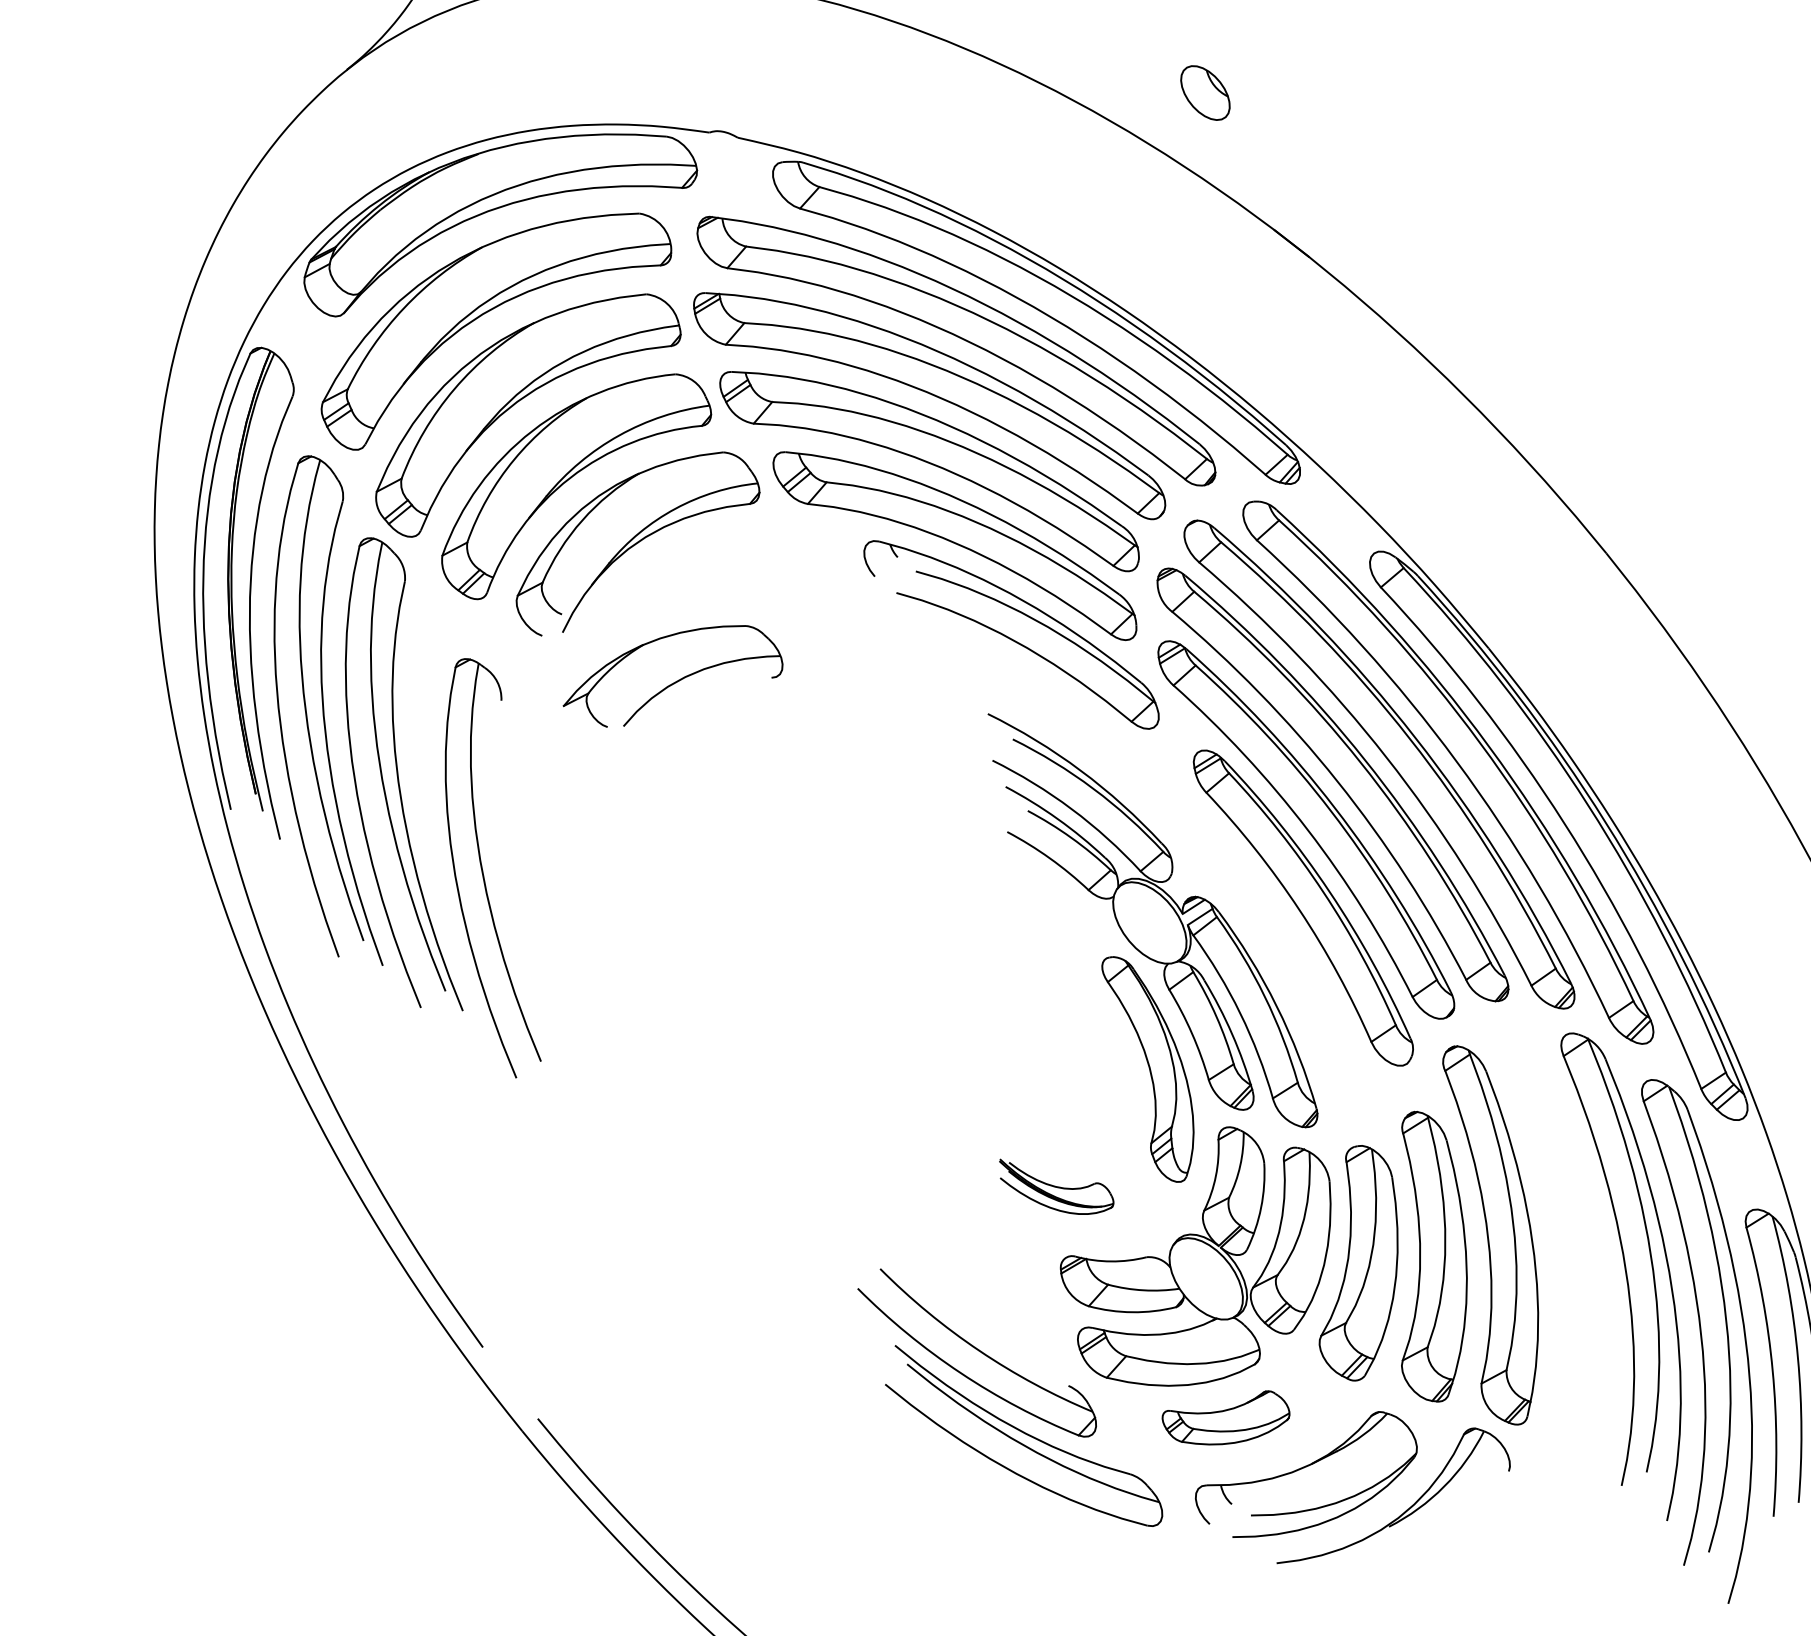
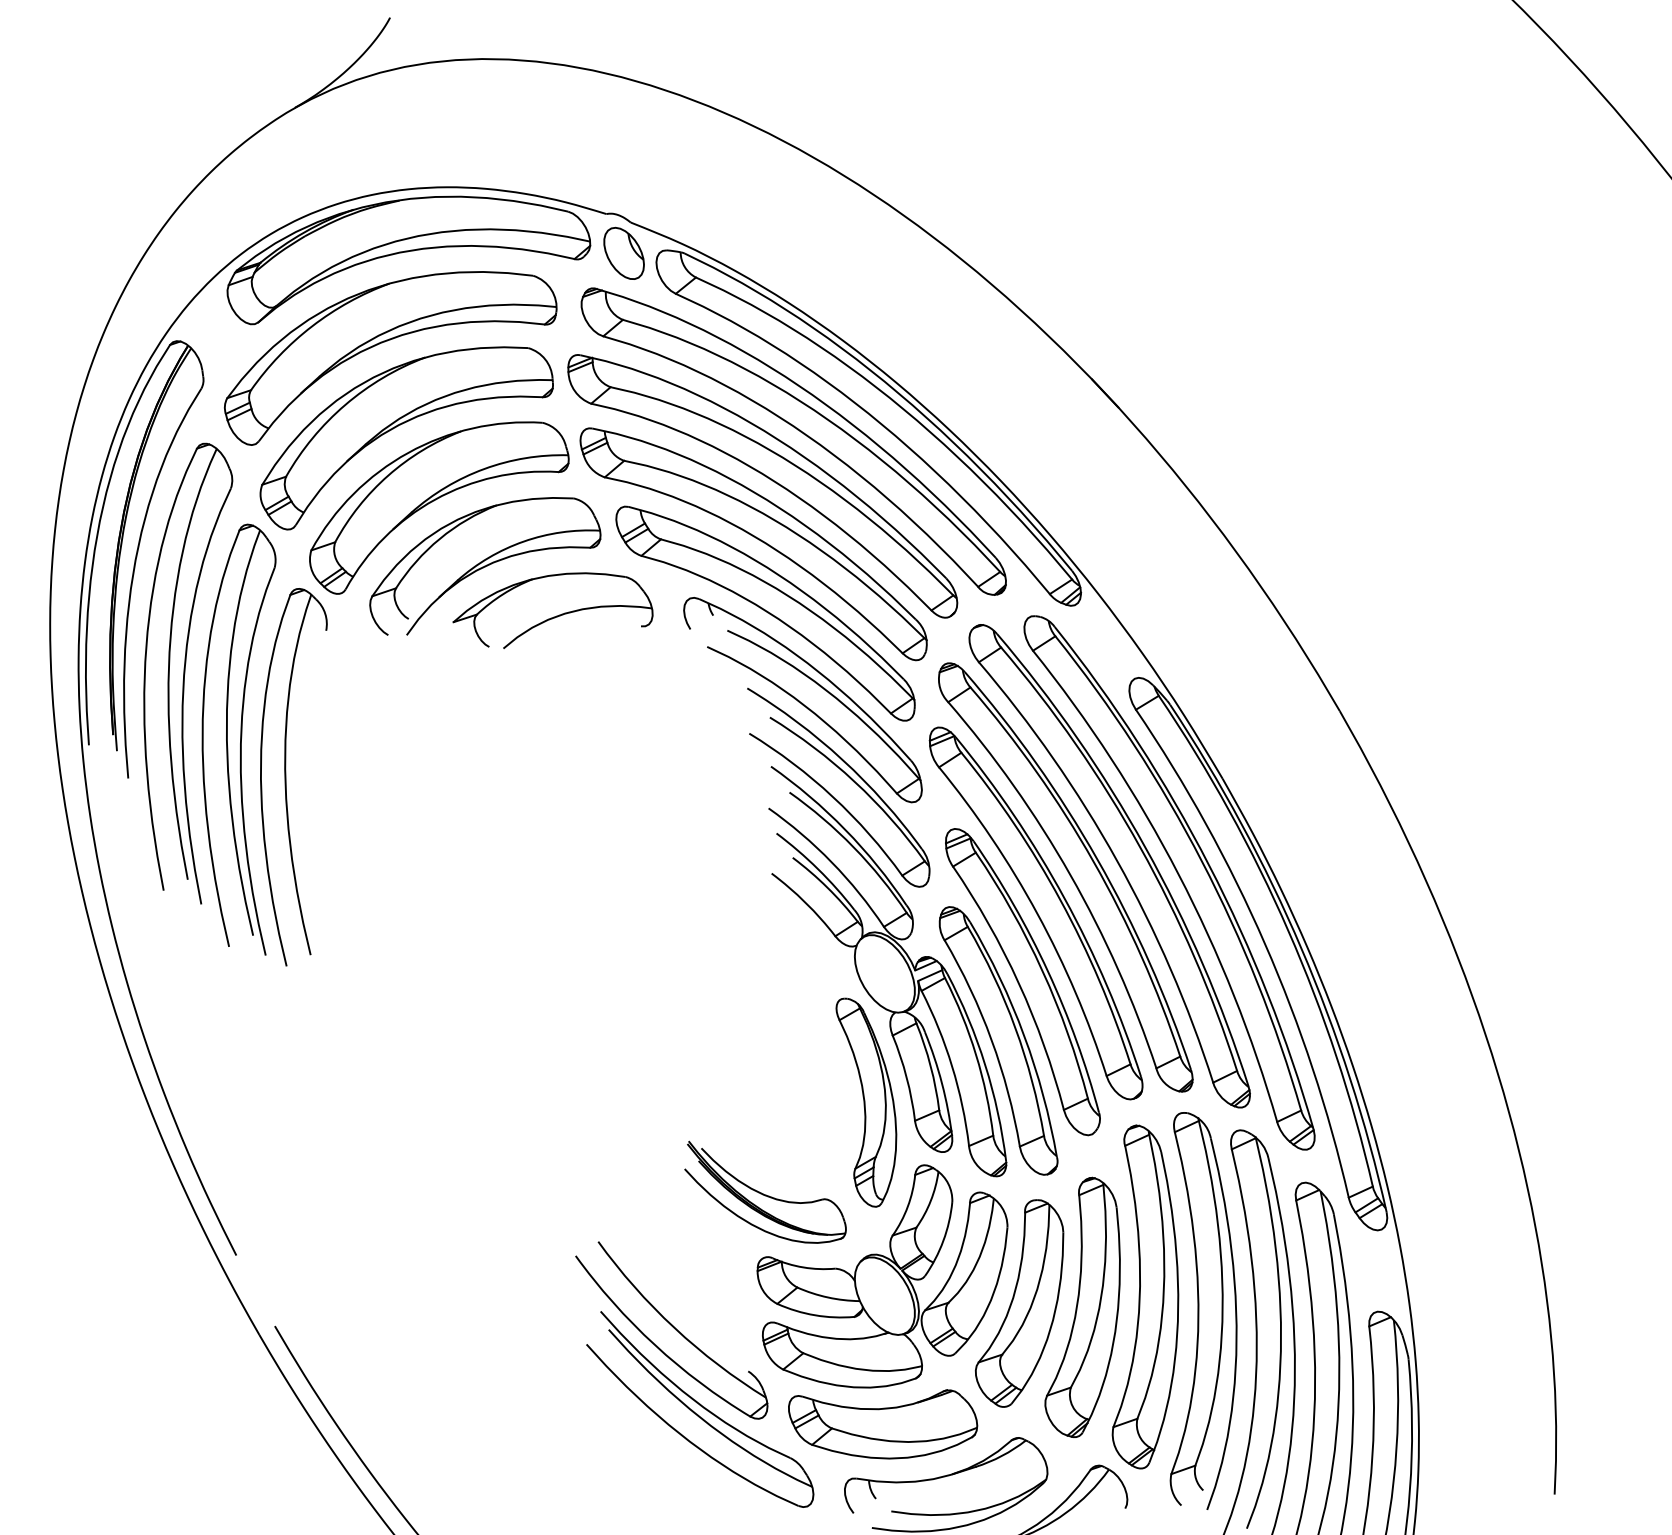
part: (1204, 92) -> (623, 252), moved
part: (673, 682) -> (553, 616), moved
part: (1059, 734) -> (831, 794), added
part: (483, 869) -> (286, 777), moved
part: (1286, 976) -> (998, 1040), added
part: (1056, 1184) -> (765, 1191), size x1.67
part: (1560, 1239) -> (1203, 1310), added
part: (1227, 1420) -> (883, 1424), size x1.67

